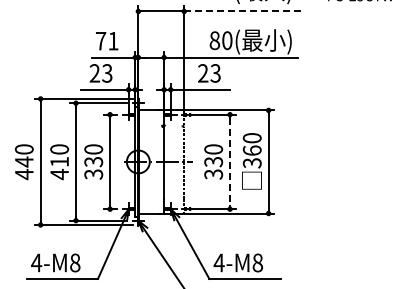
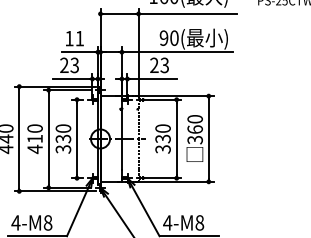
line: (243, 11) -> (187, 13), dashed -> solid
text: (214, 40) -> (163, 38), 80( -> 90(
text: (101, 41) -> (69, 38), 71 -> 11
line: (230, 161) -> (177, 138), dashed -> solid

